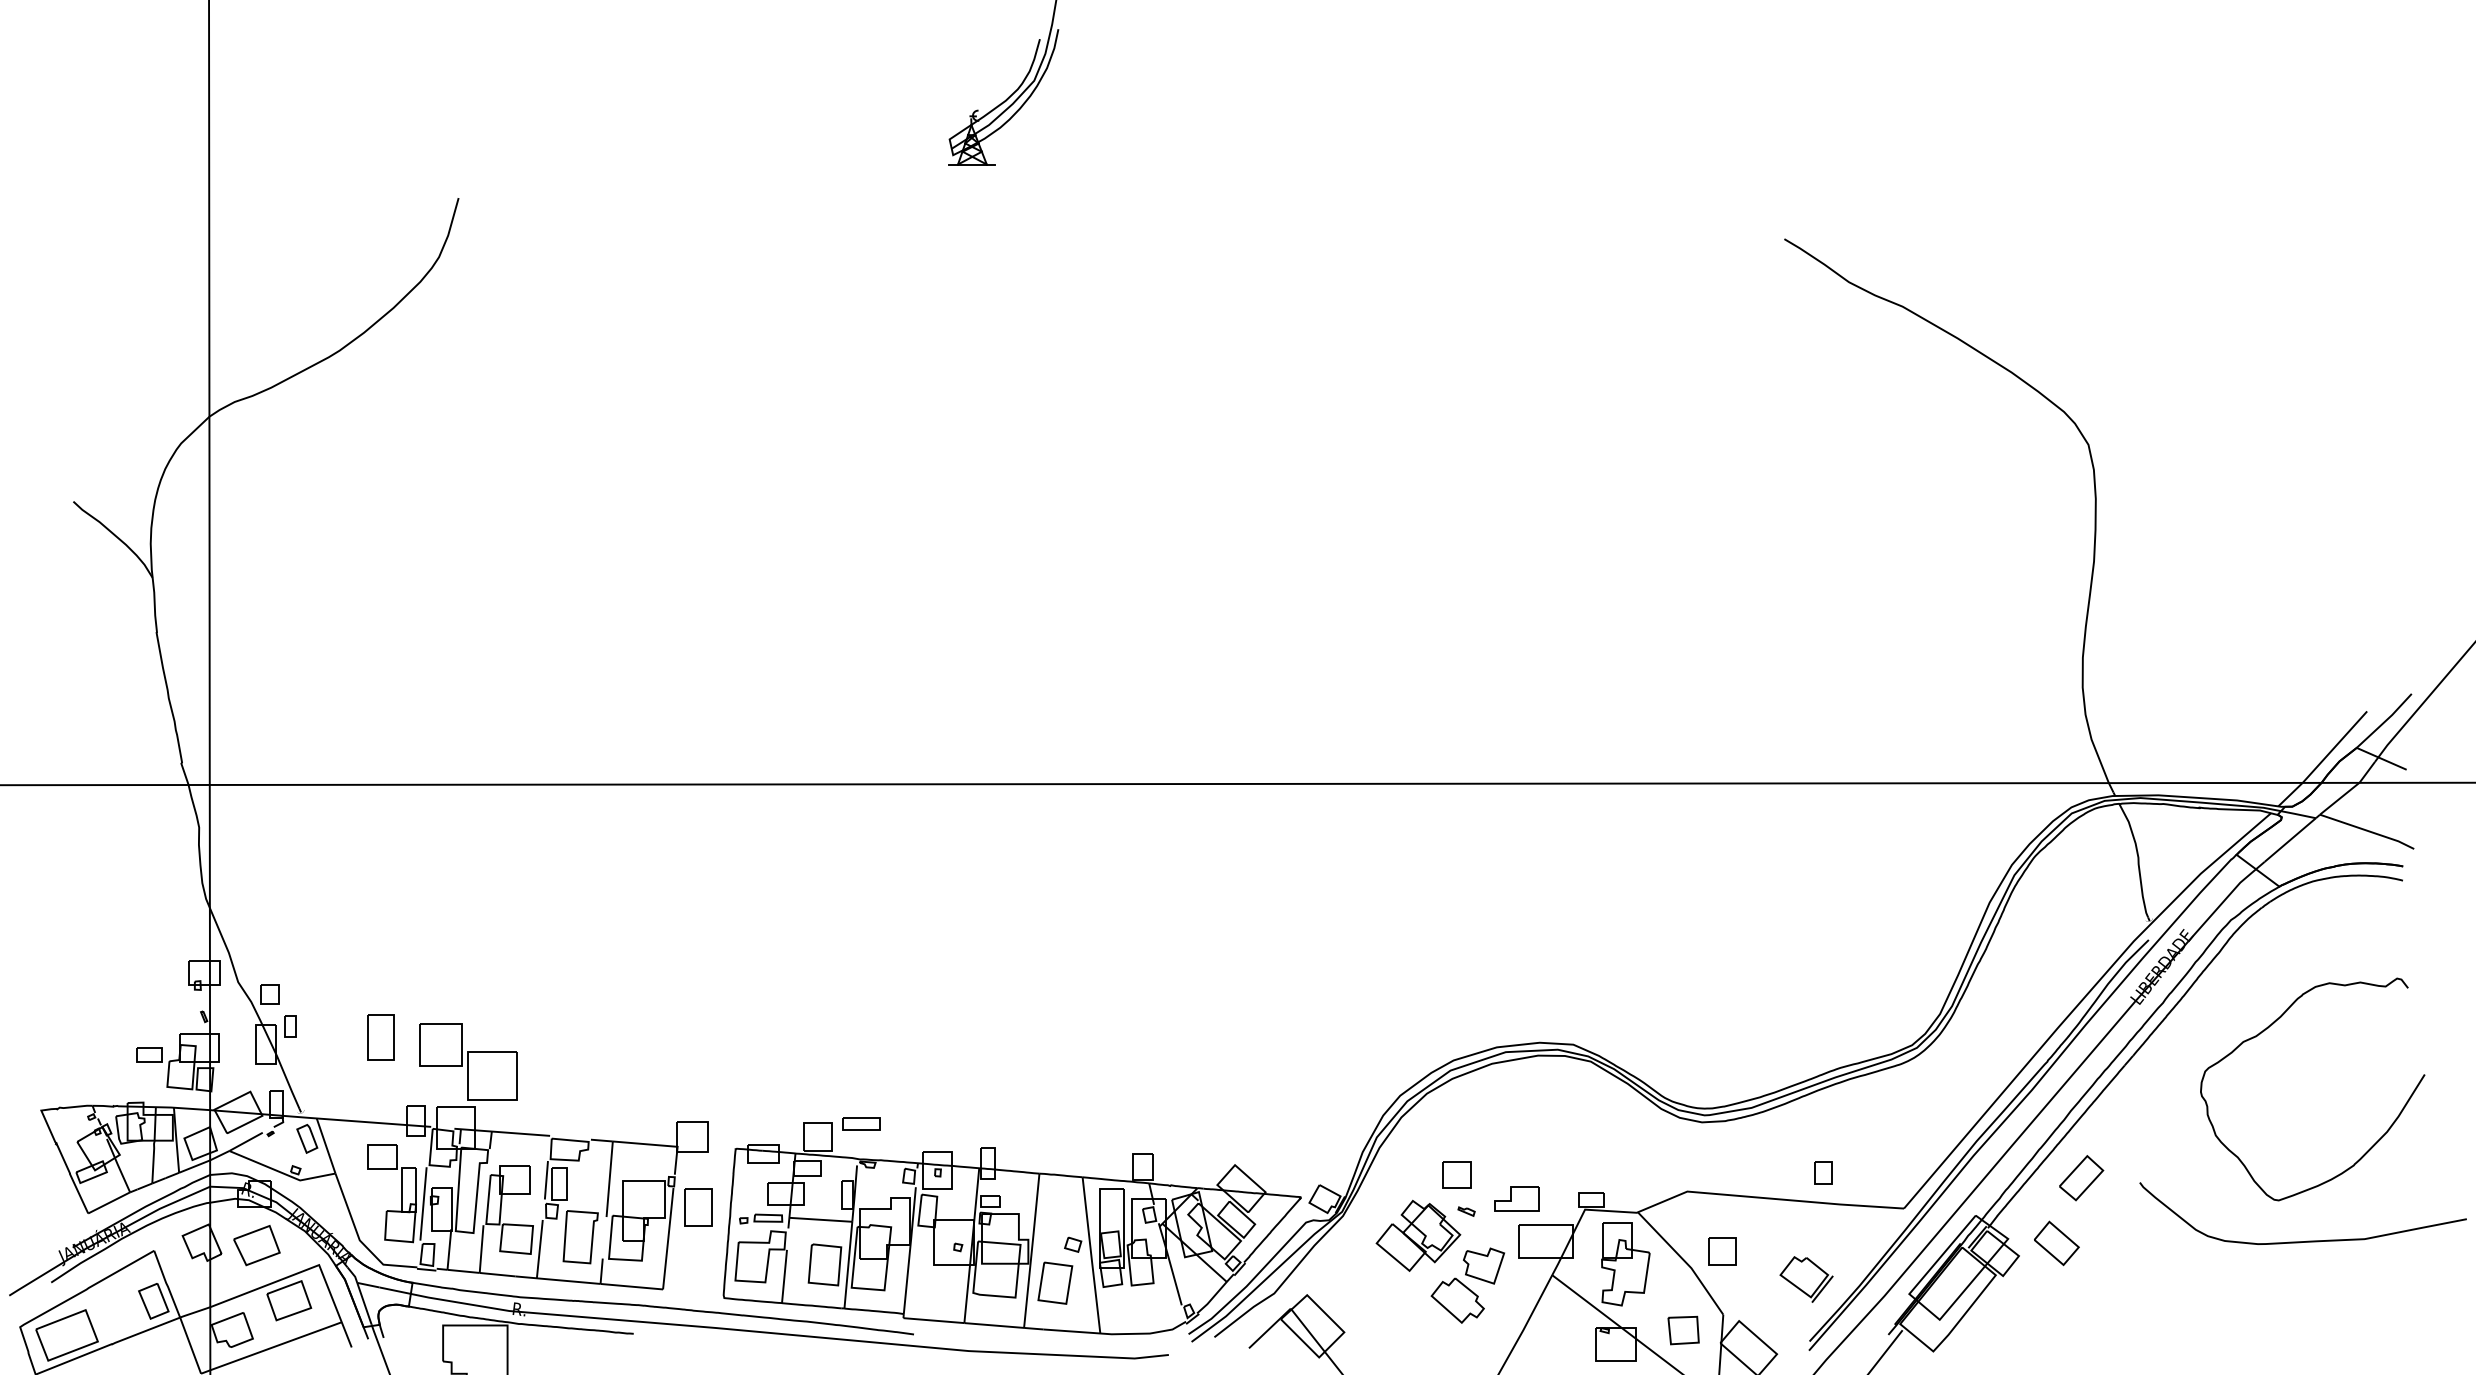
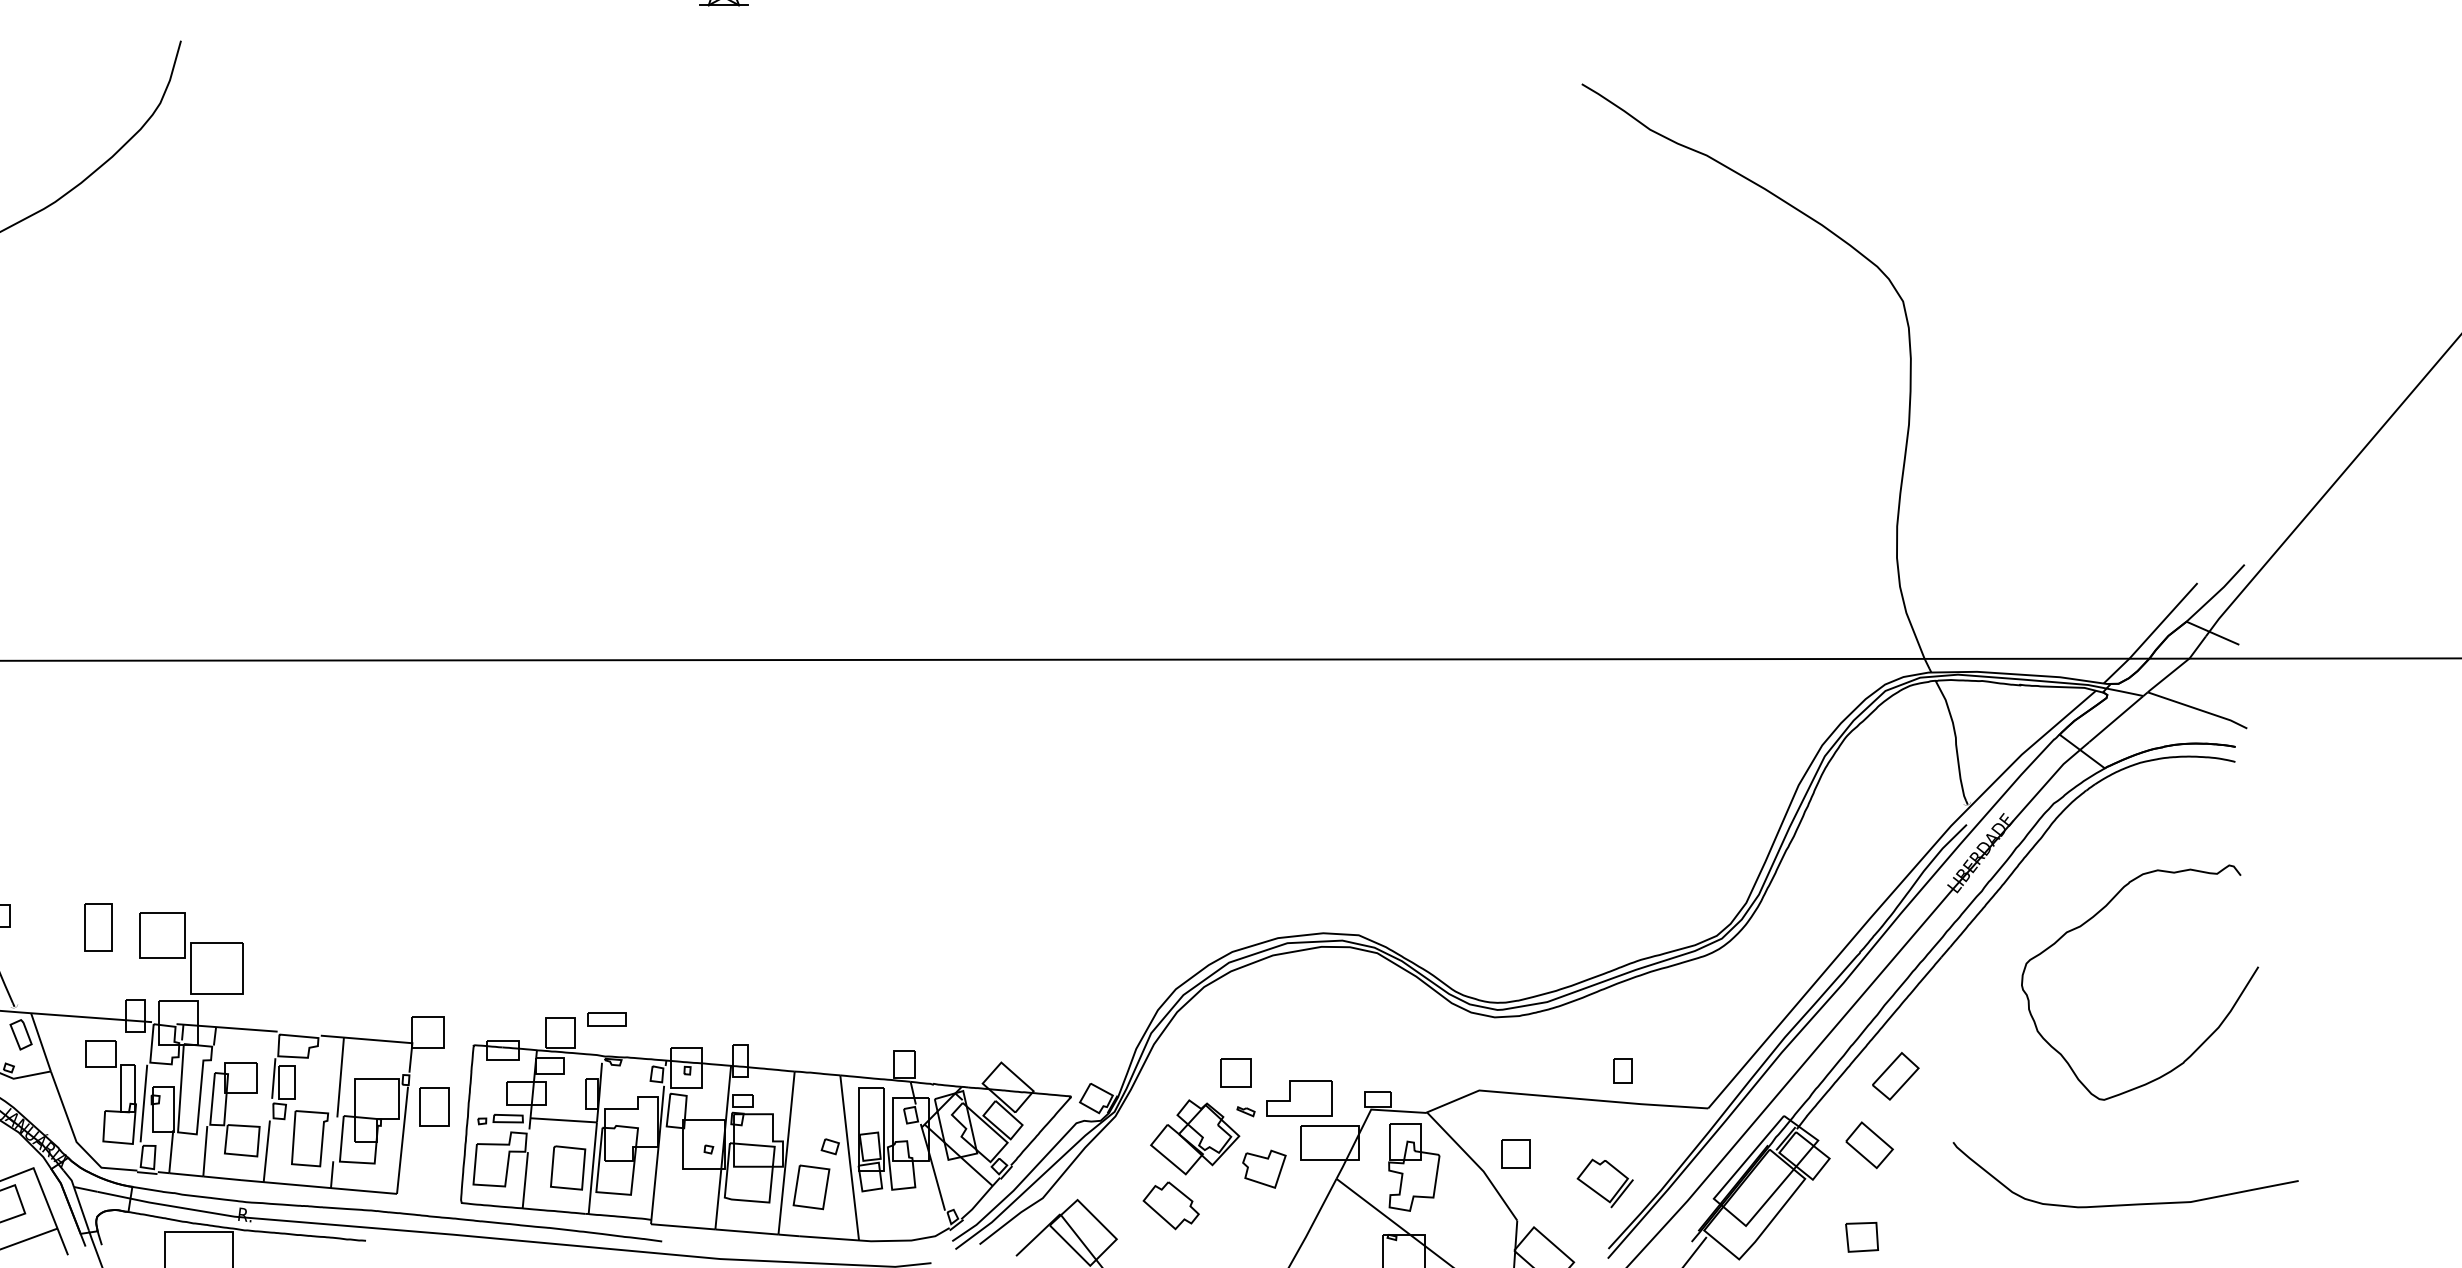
part: (1516, 1198) -> (1298, 1097), size x1.4
curve: (2307, 1240) -> (2130, 1203), moved
part: (1457, 1300) -> (1170, 1205), moved
part: (1683, 1330) -> (1861, 1237), moved

